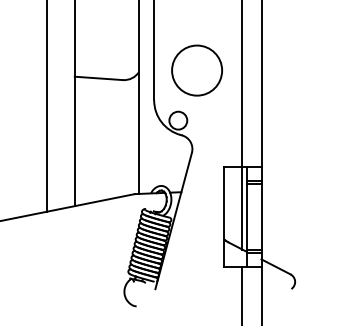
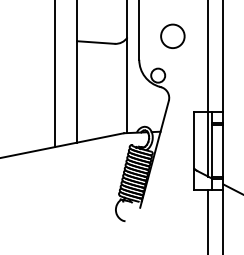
circle: (196, 70) -> (172, 36), size x0.6

